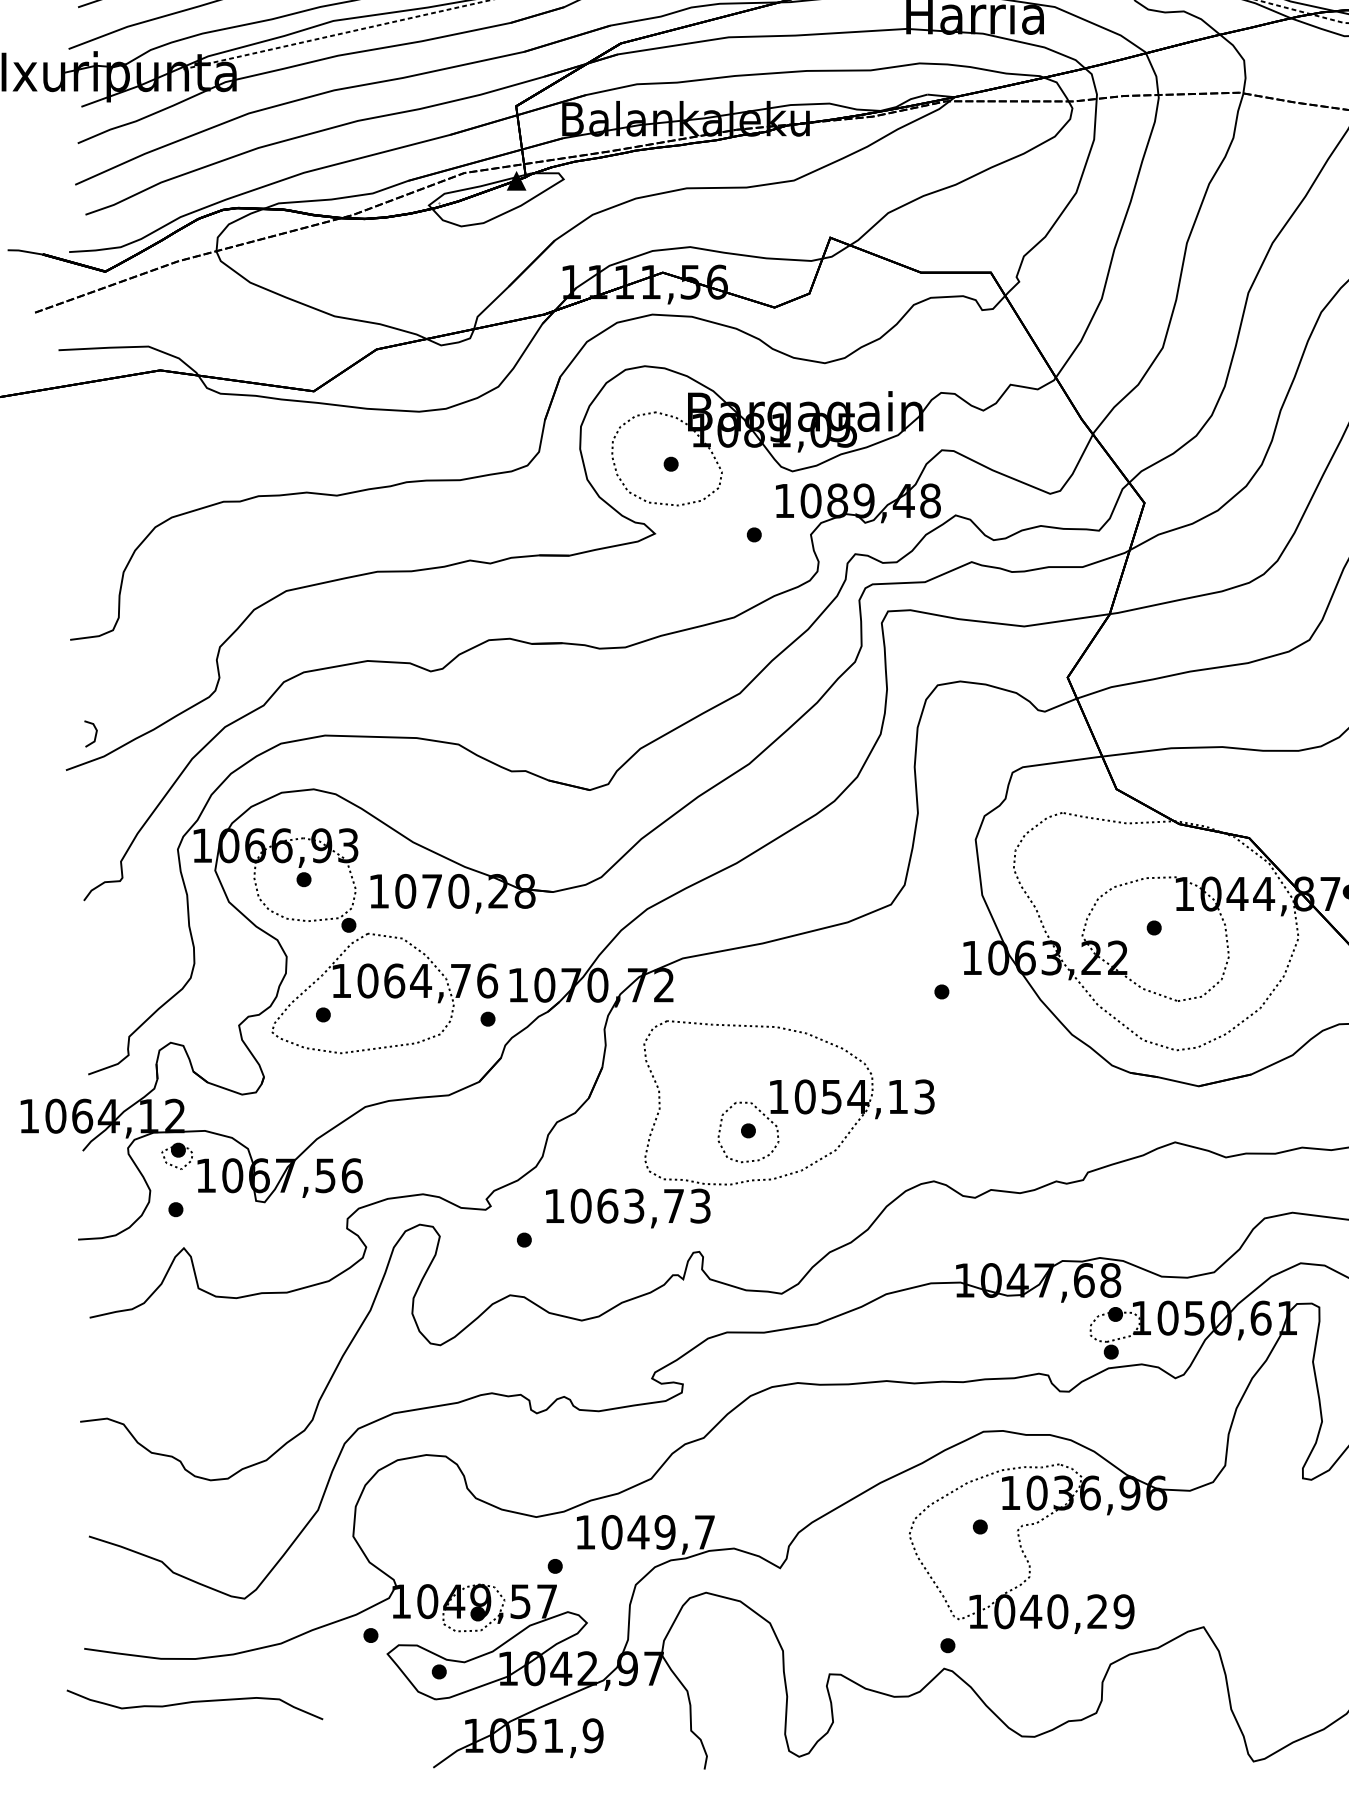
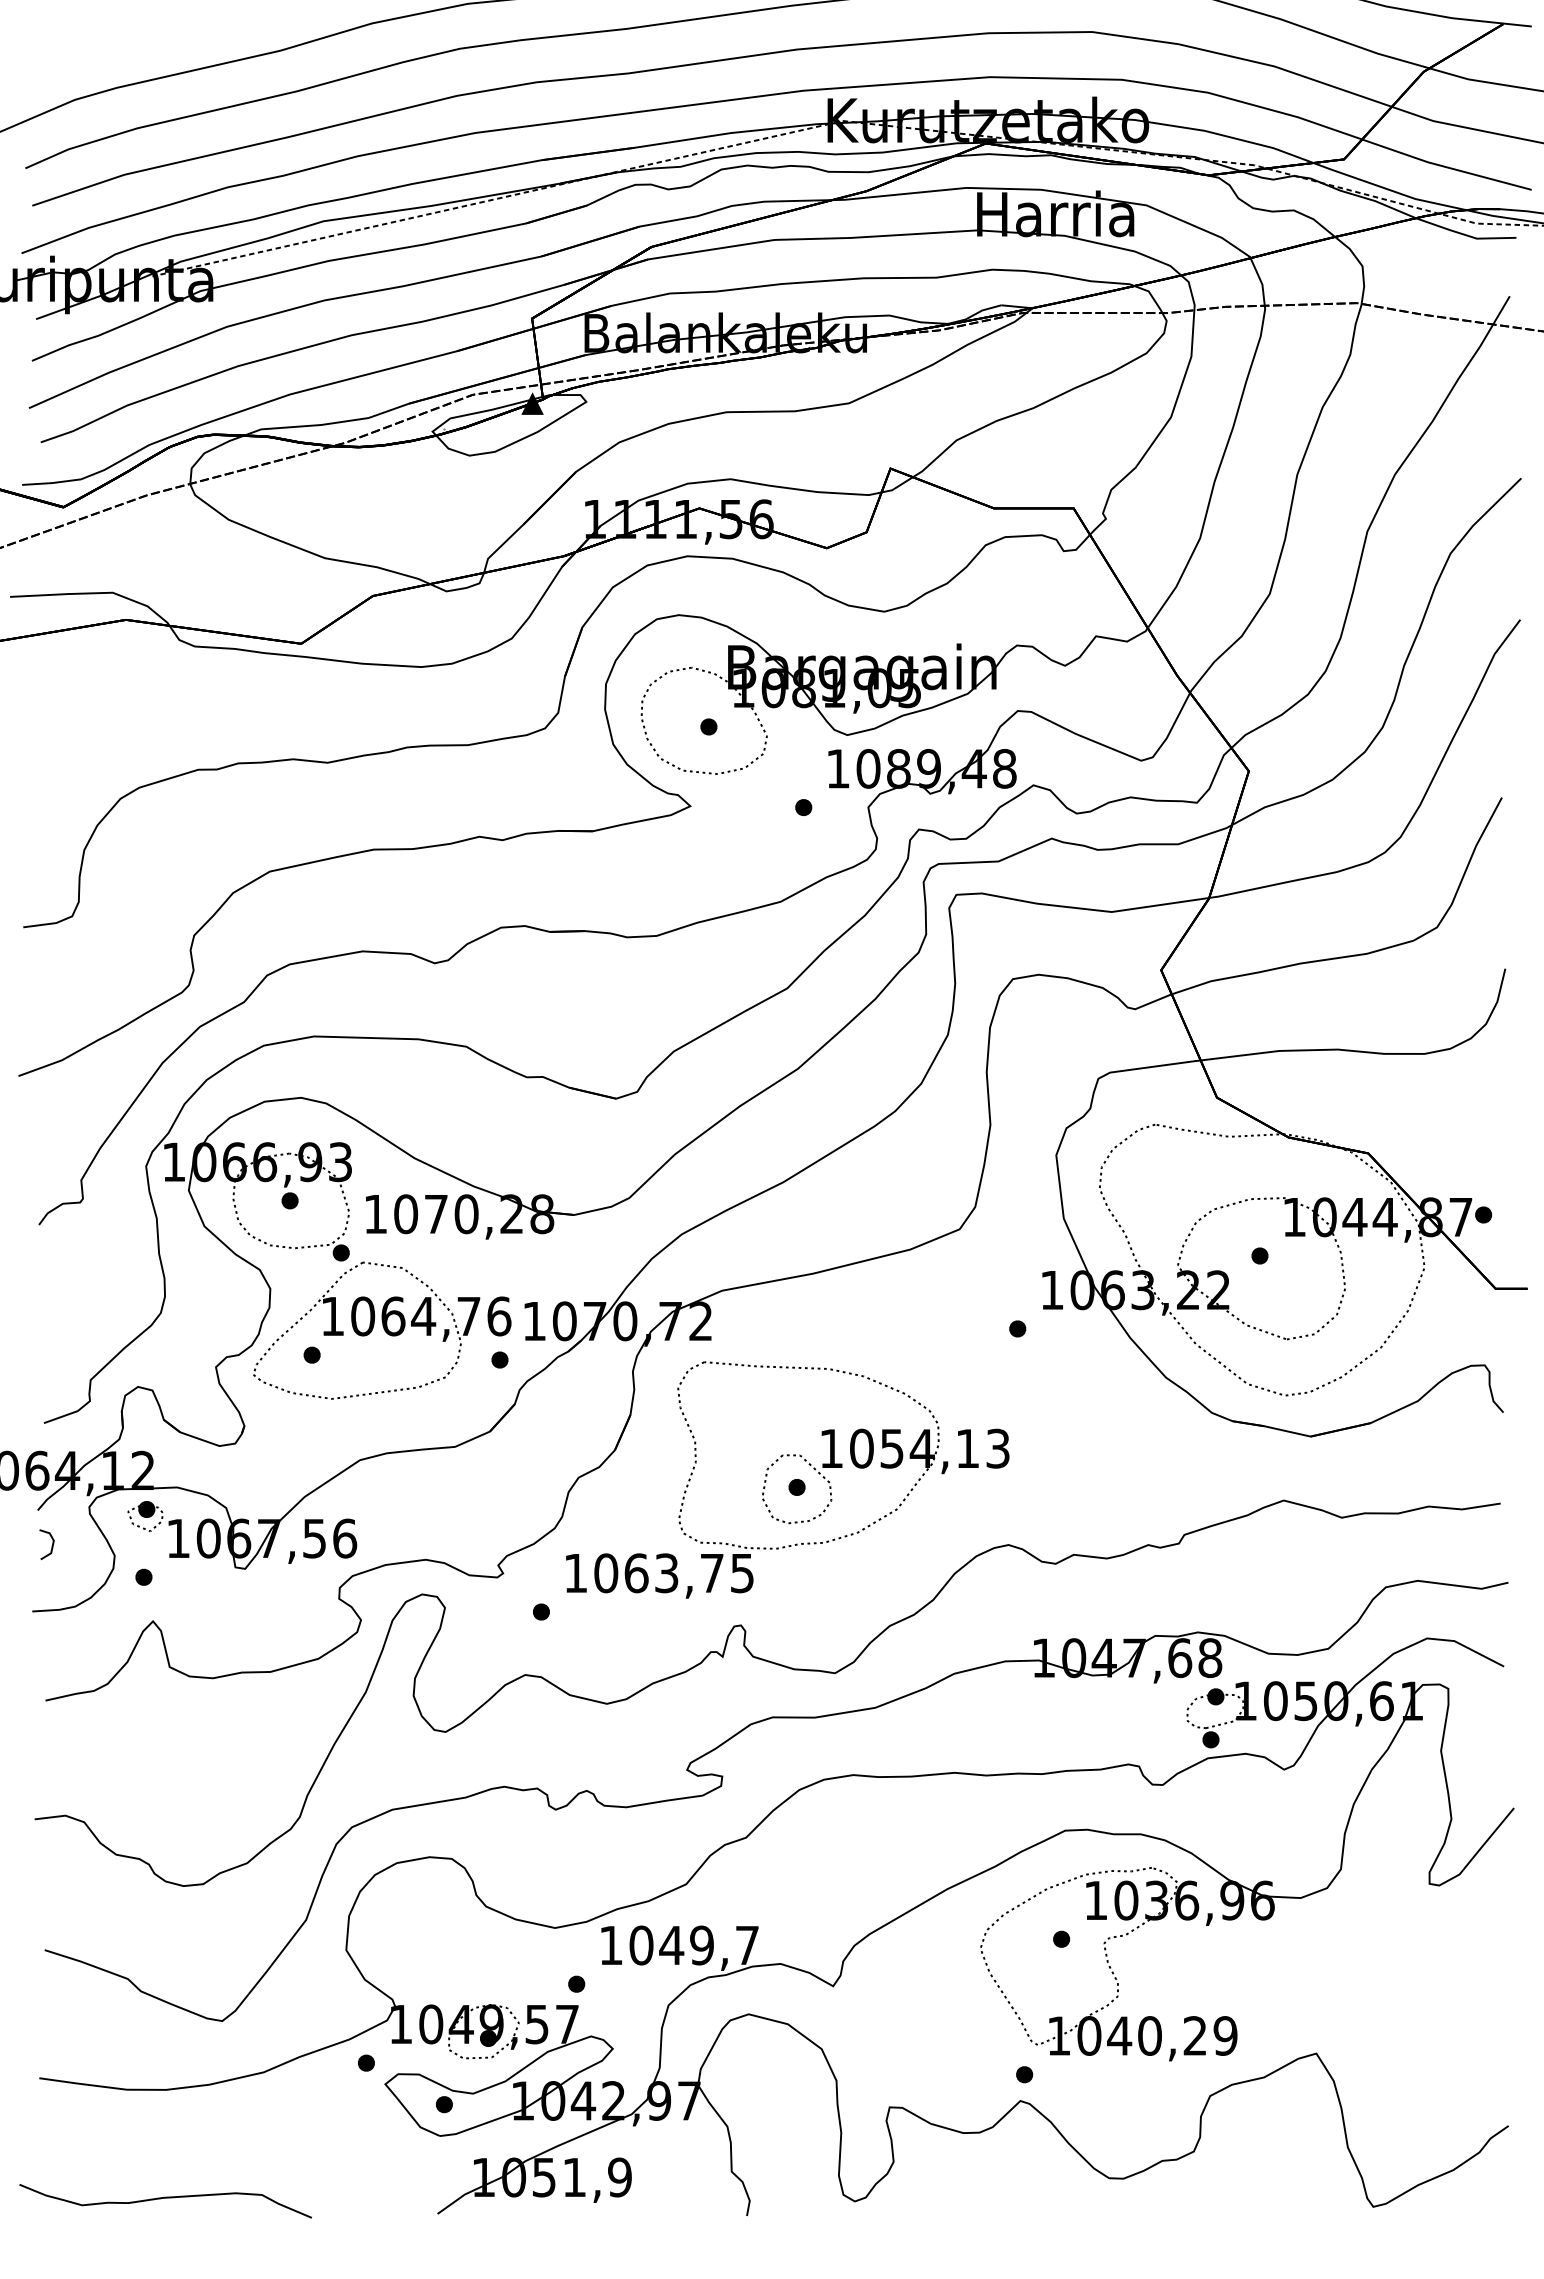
line: (94, 734) -> (51, 1545), moved
text: (700, 1205) -> (742, 1572), 1063,73 -> 1063,75
curve: (194, 1702) -> (165, 2198), moved

